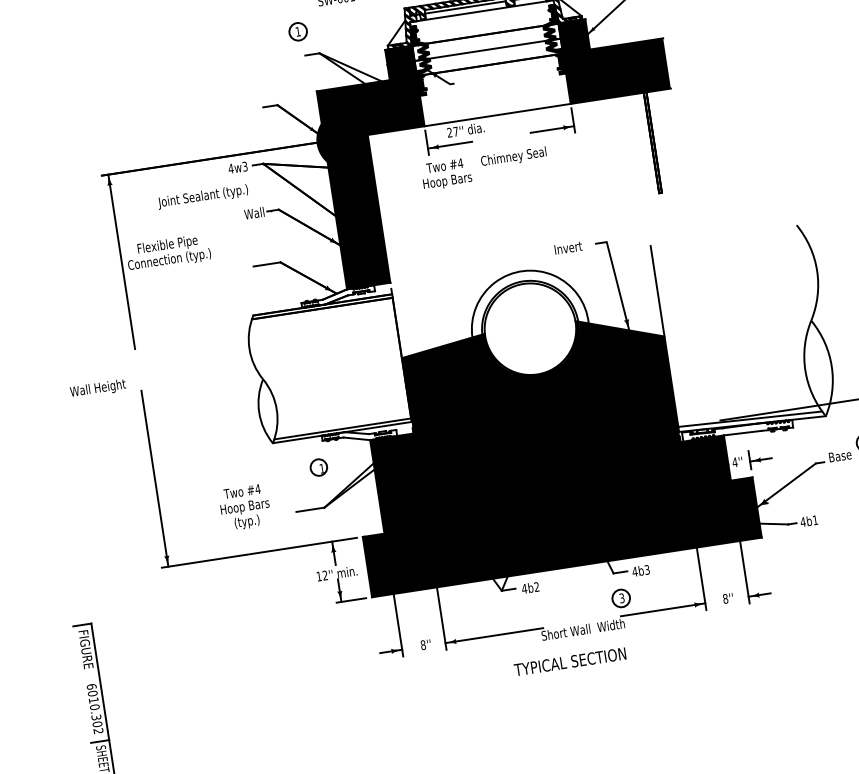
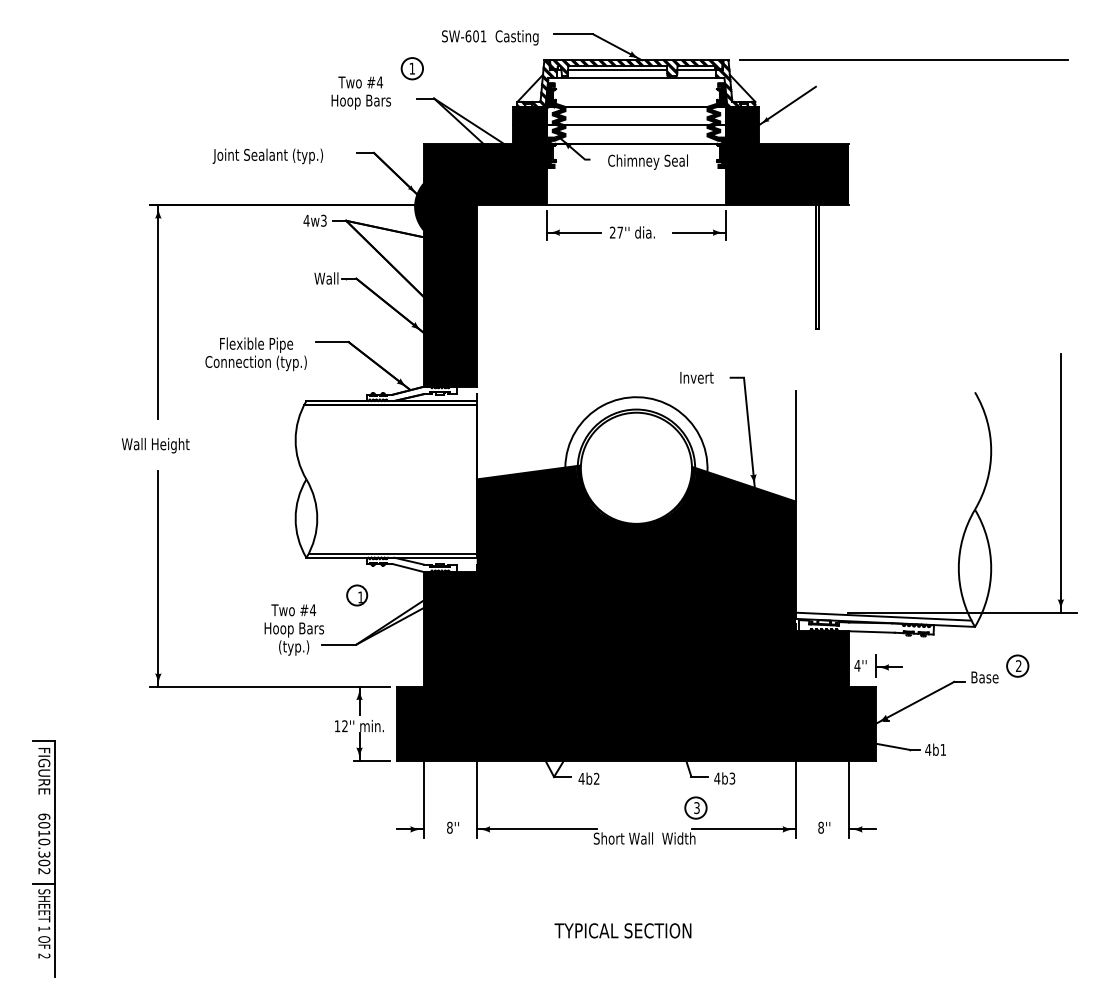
text: (465, 130) -> (632, 232), moved
text: (513, 157) -> (647, 161), moved
text: (445, 174) -> (360, 92), moved
text: (202, 197) -> (267, 156), moved
text: (168, 253) -> (255, 354), moved
text: (97, 388) -> (155, 445), moved
text: (244, 507) -> (293, 629), moved
text: (569, 661) -> (622, 930), moved

